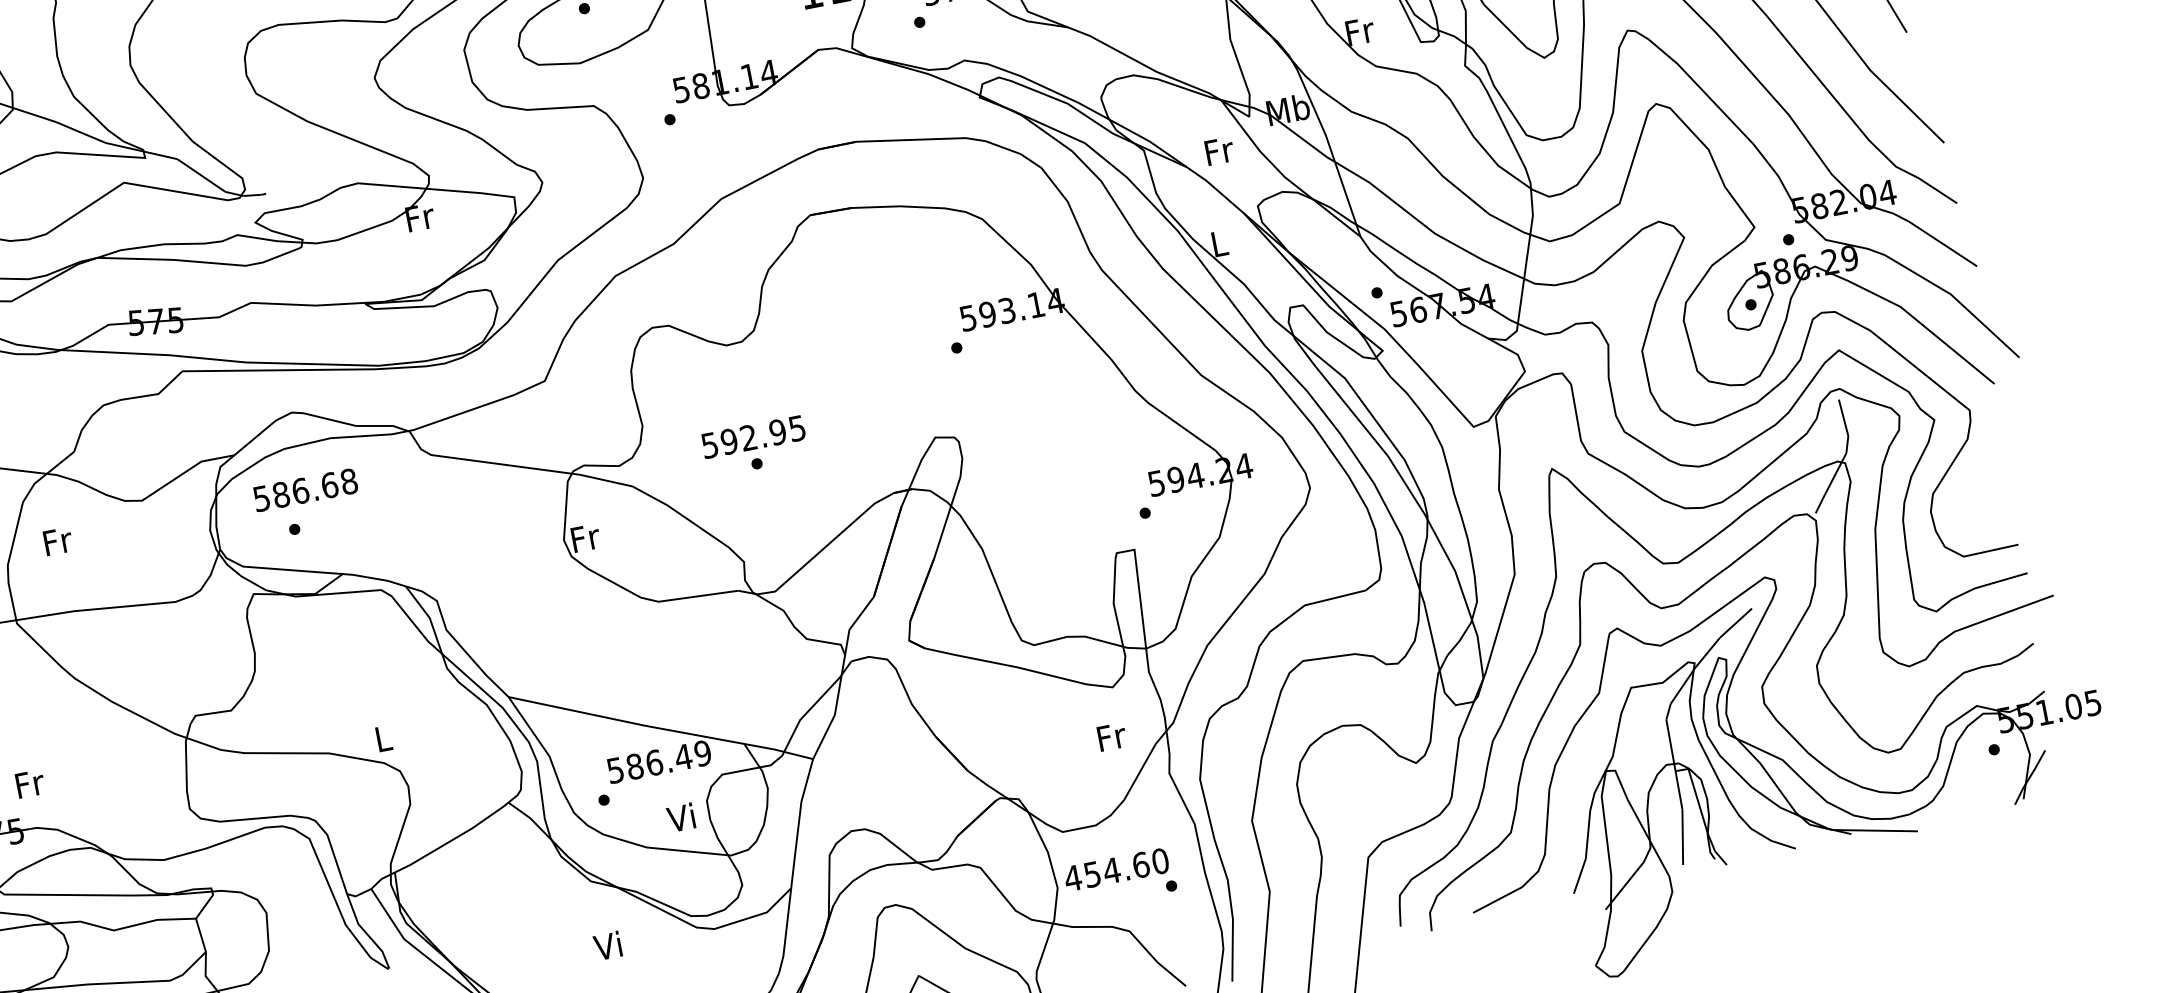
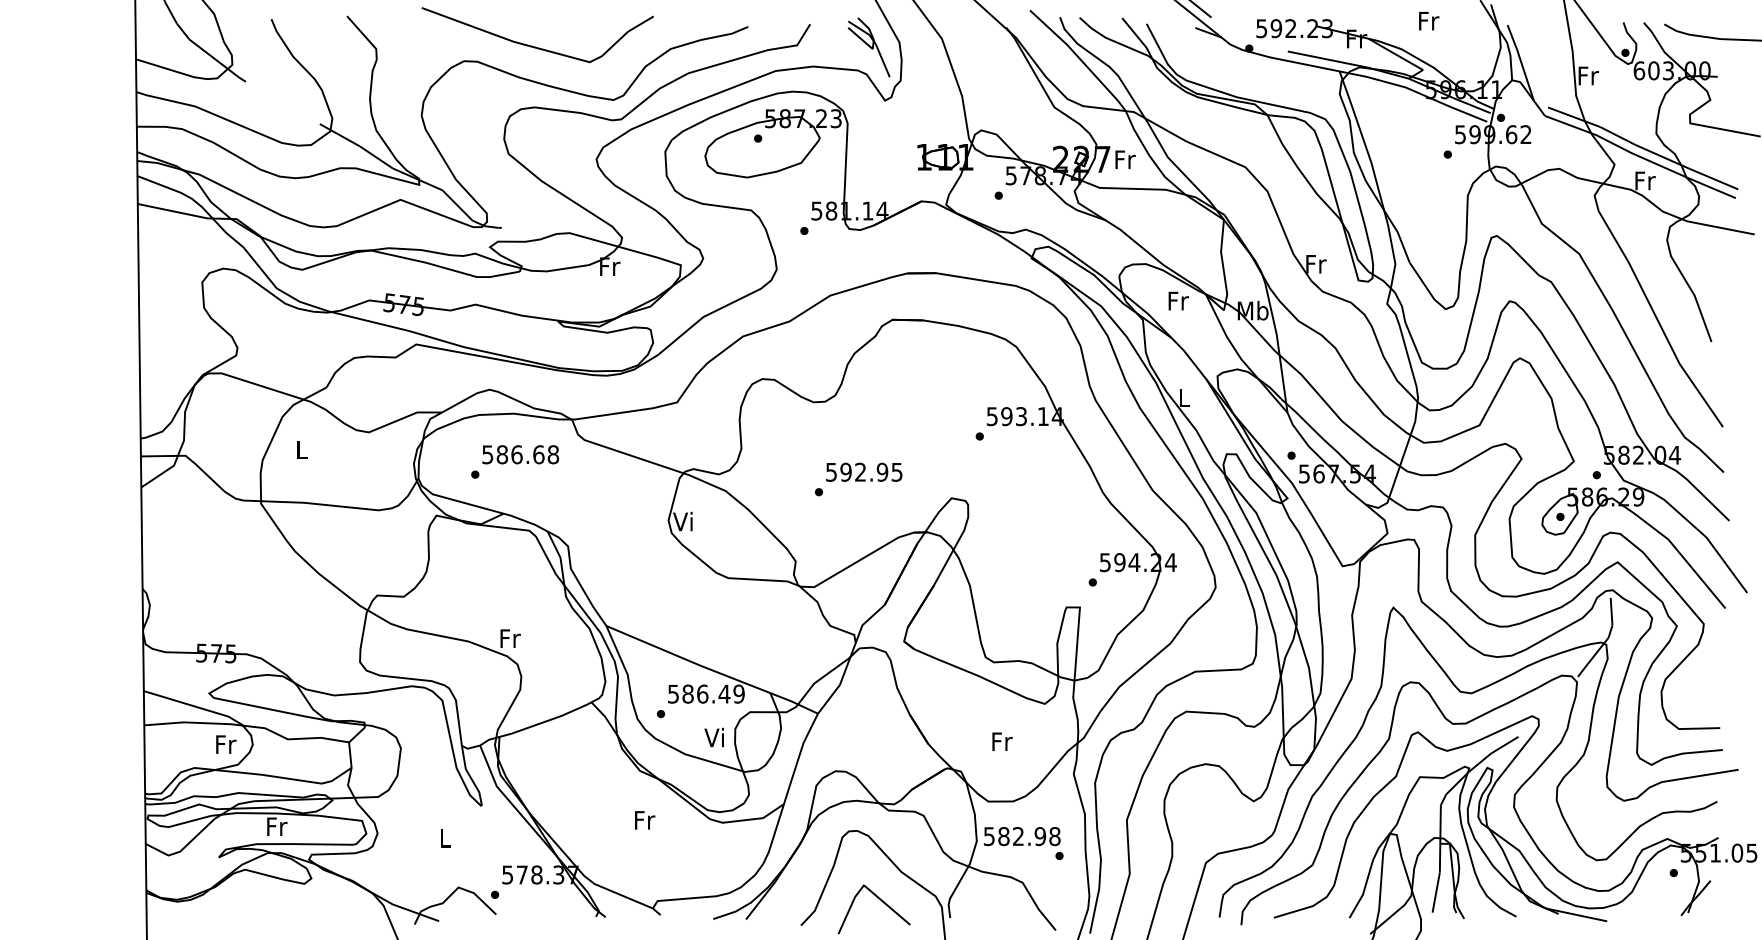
text: (1219, 150) -> (1178, 300), moved
text: (753, 435) -> (864, 471), moved
text: (305, 489) -> (520, 454), moved
text: (584, 537) -> (683, 521), Fr -> Vi
text: (58, 540) -> (302, 449), Fr -> L
text: (1112, 736) -> (1002, 741), moved
text: (384, 738) -> (510, 638), L -> Fr
text: (30, 783) -> (226, 744), moved
text: (1115, 869) -> (1021, 836), 454.60 -> 582.98
text: (609, 944) -> (644, 819), Vi -> Fr

